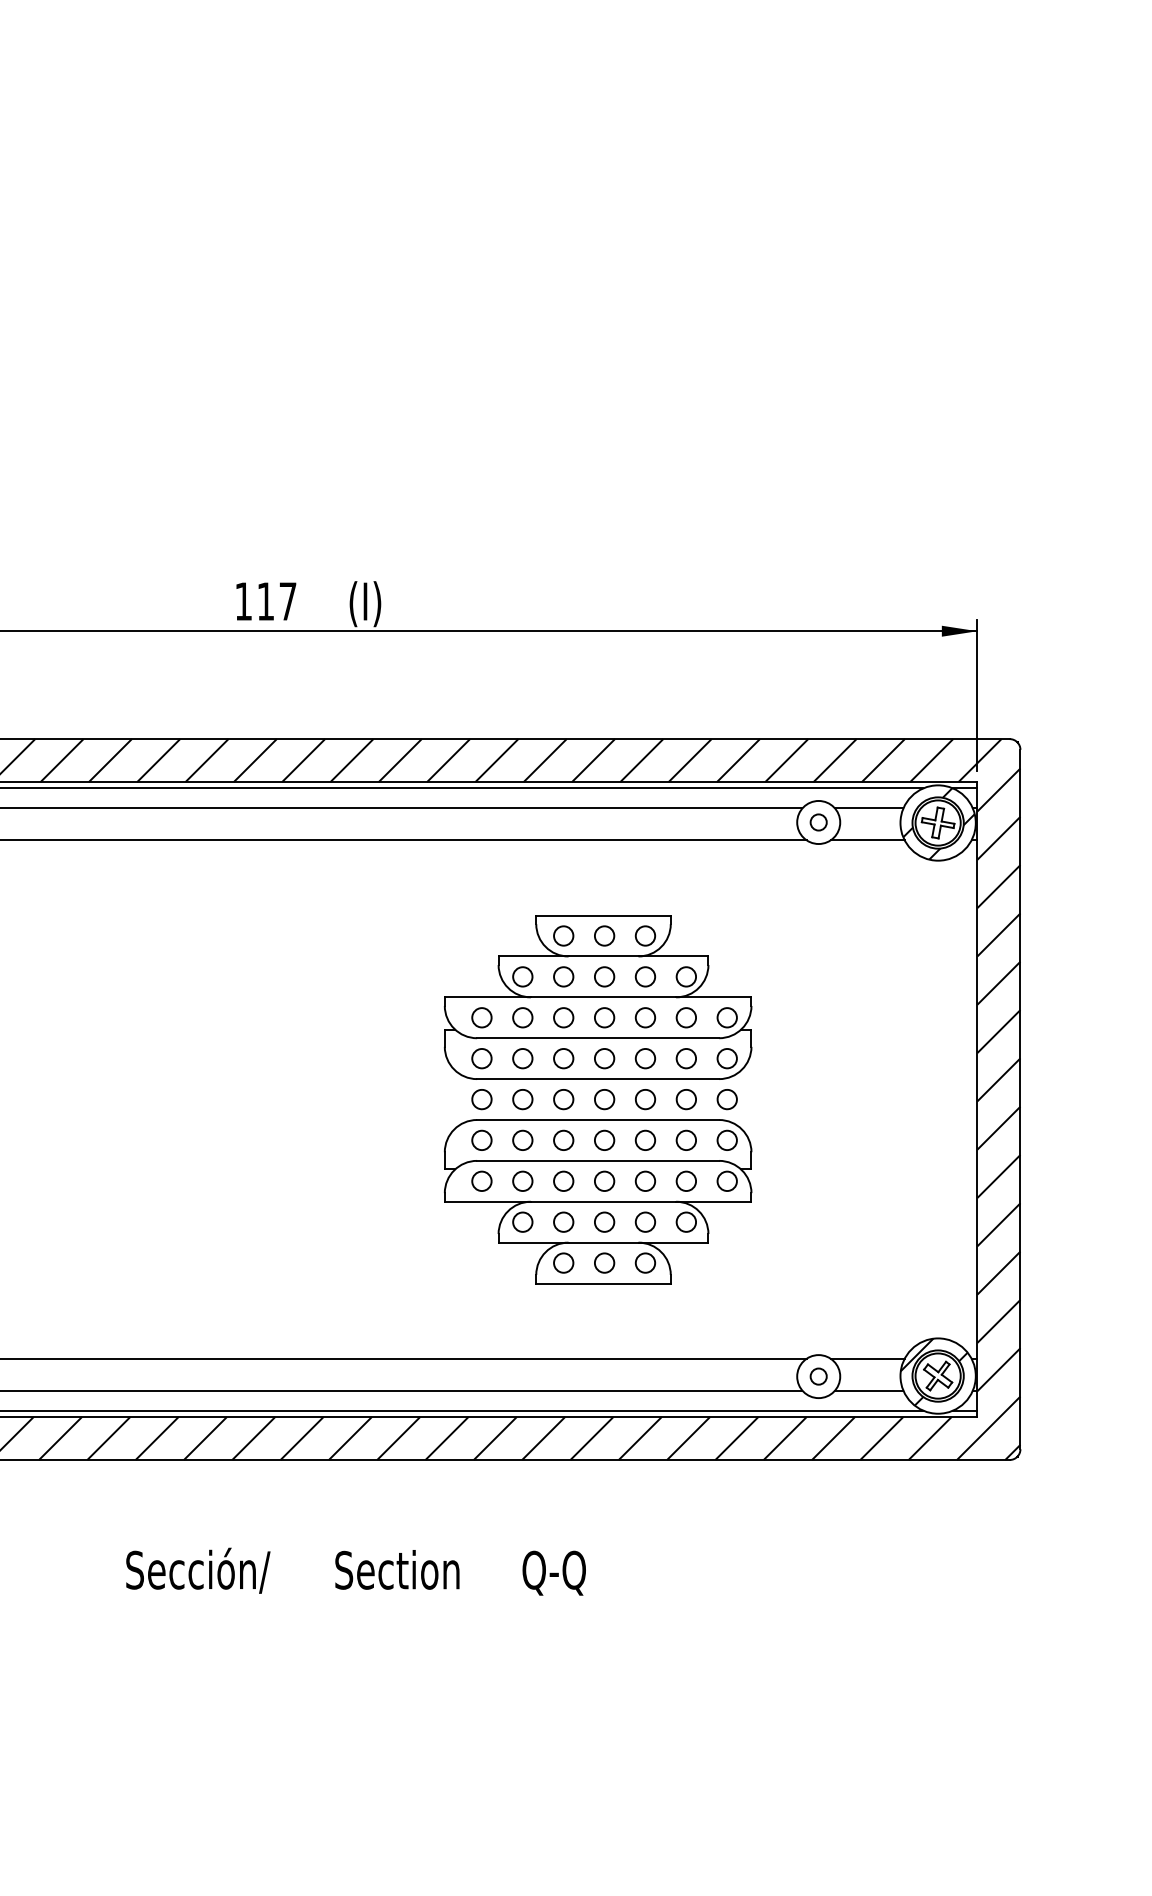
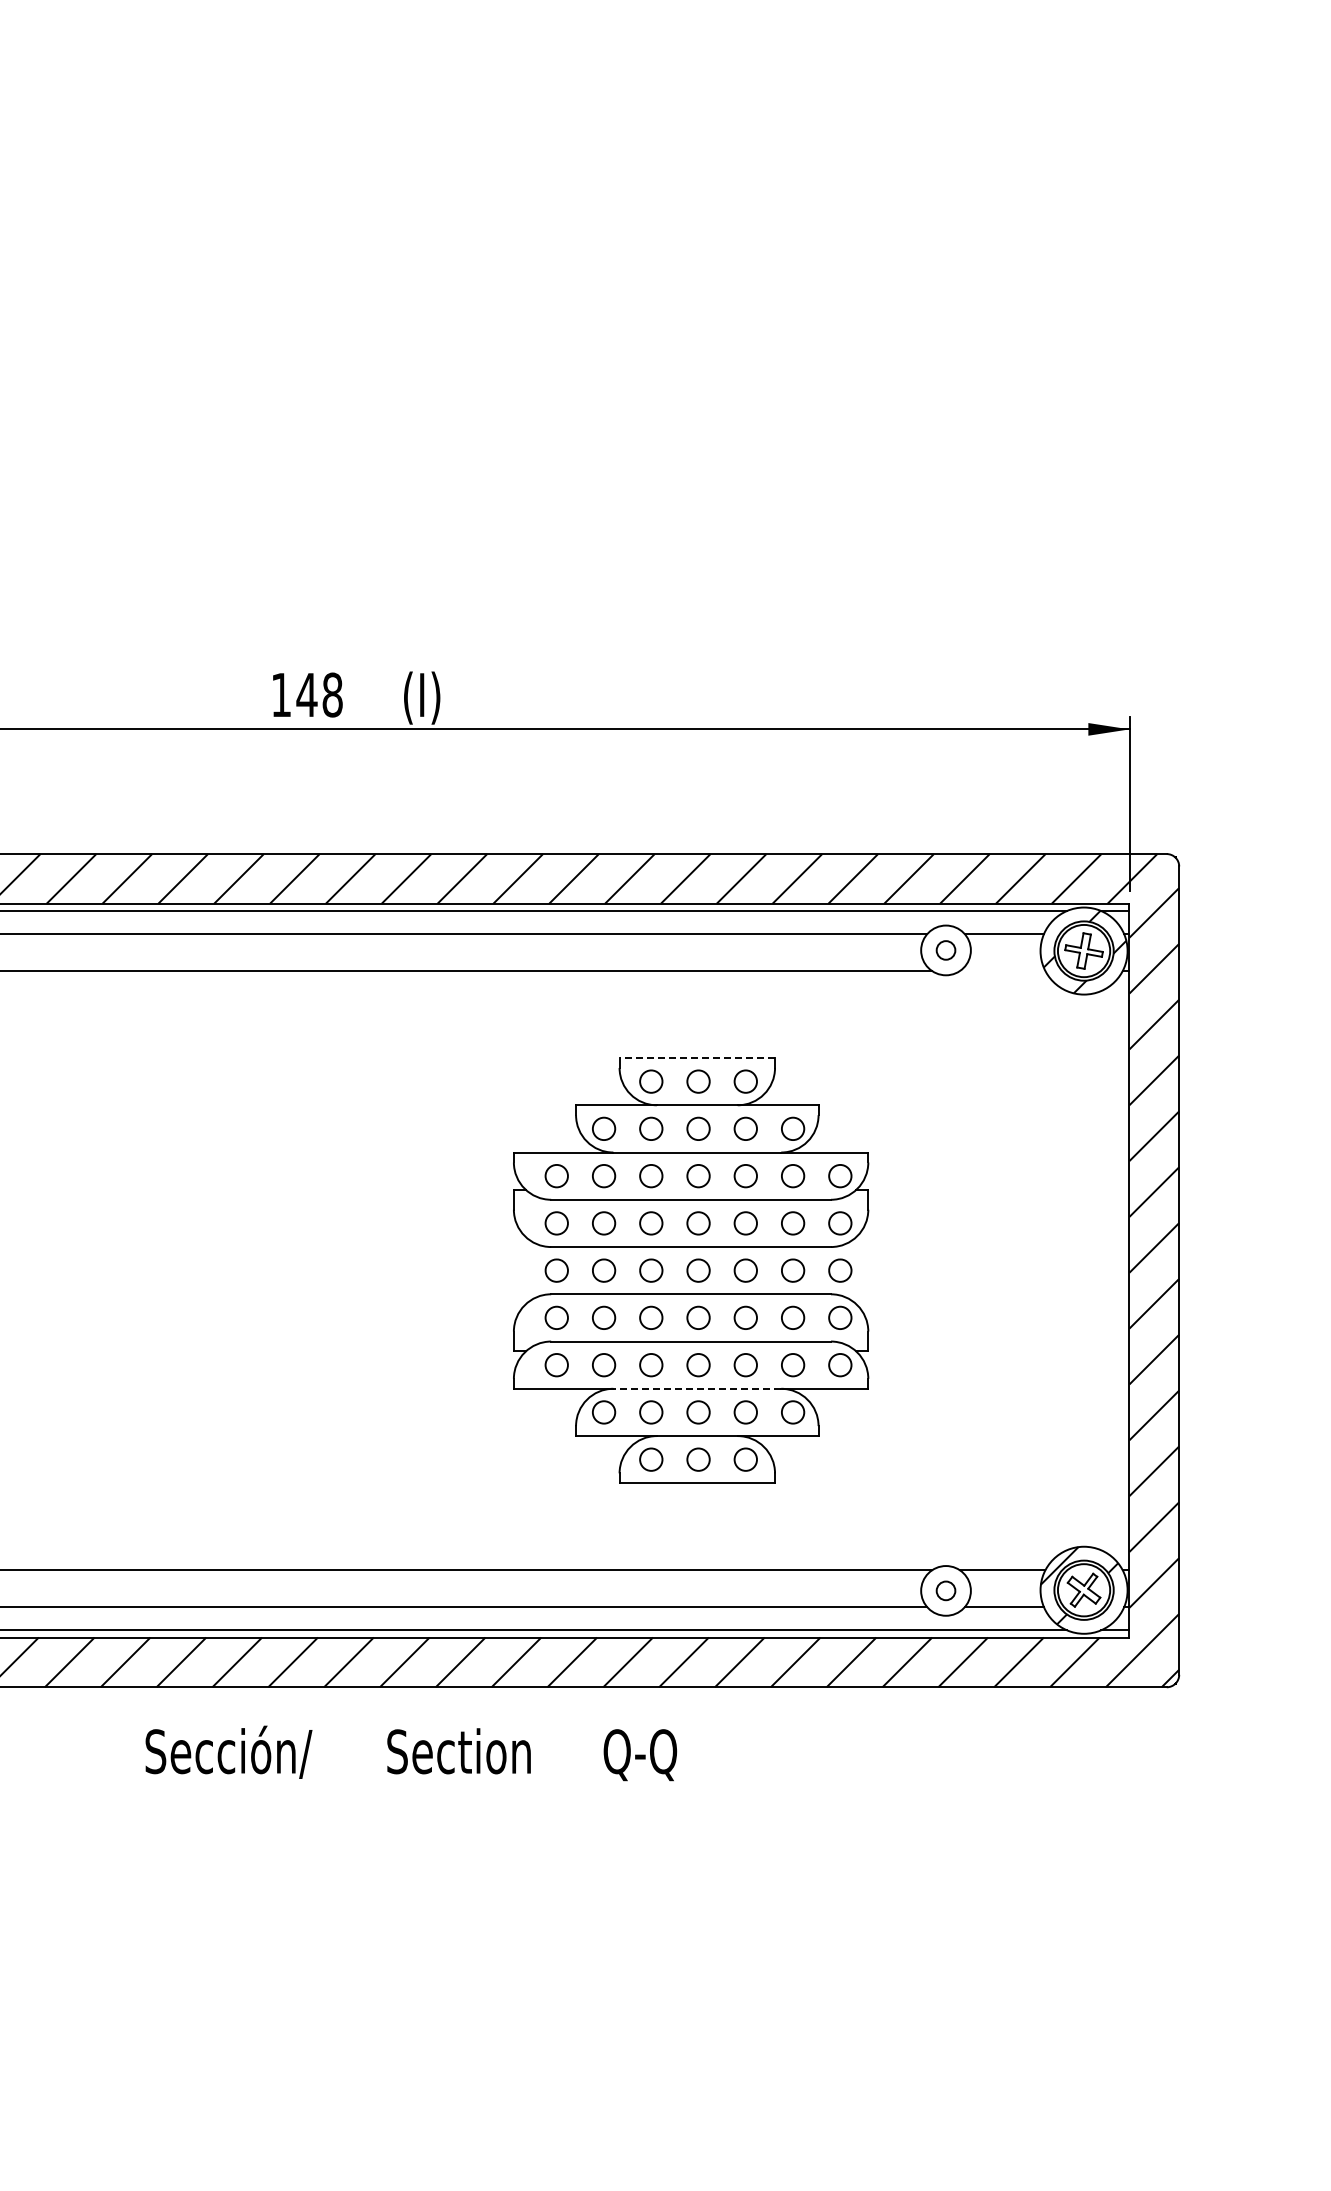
text: (276, 601) -> (319, 694), 117 -> 148
line: (867, 840) -> (1002, 971), removed
line: (603, 915) -> (697, 1058), solid -> dashed
line: (603, 1201) -> (697, 1388), solid -> dashed
text: (356, 1571) -> (411, 1753), moved

